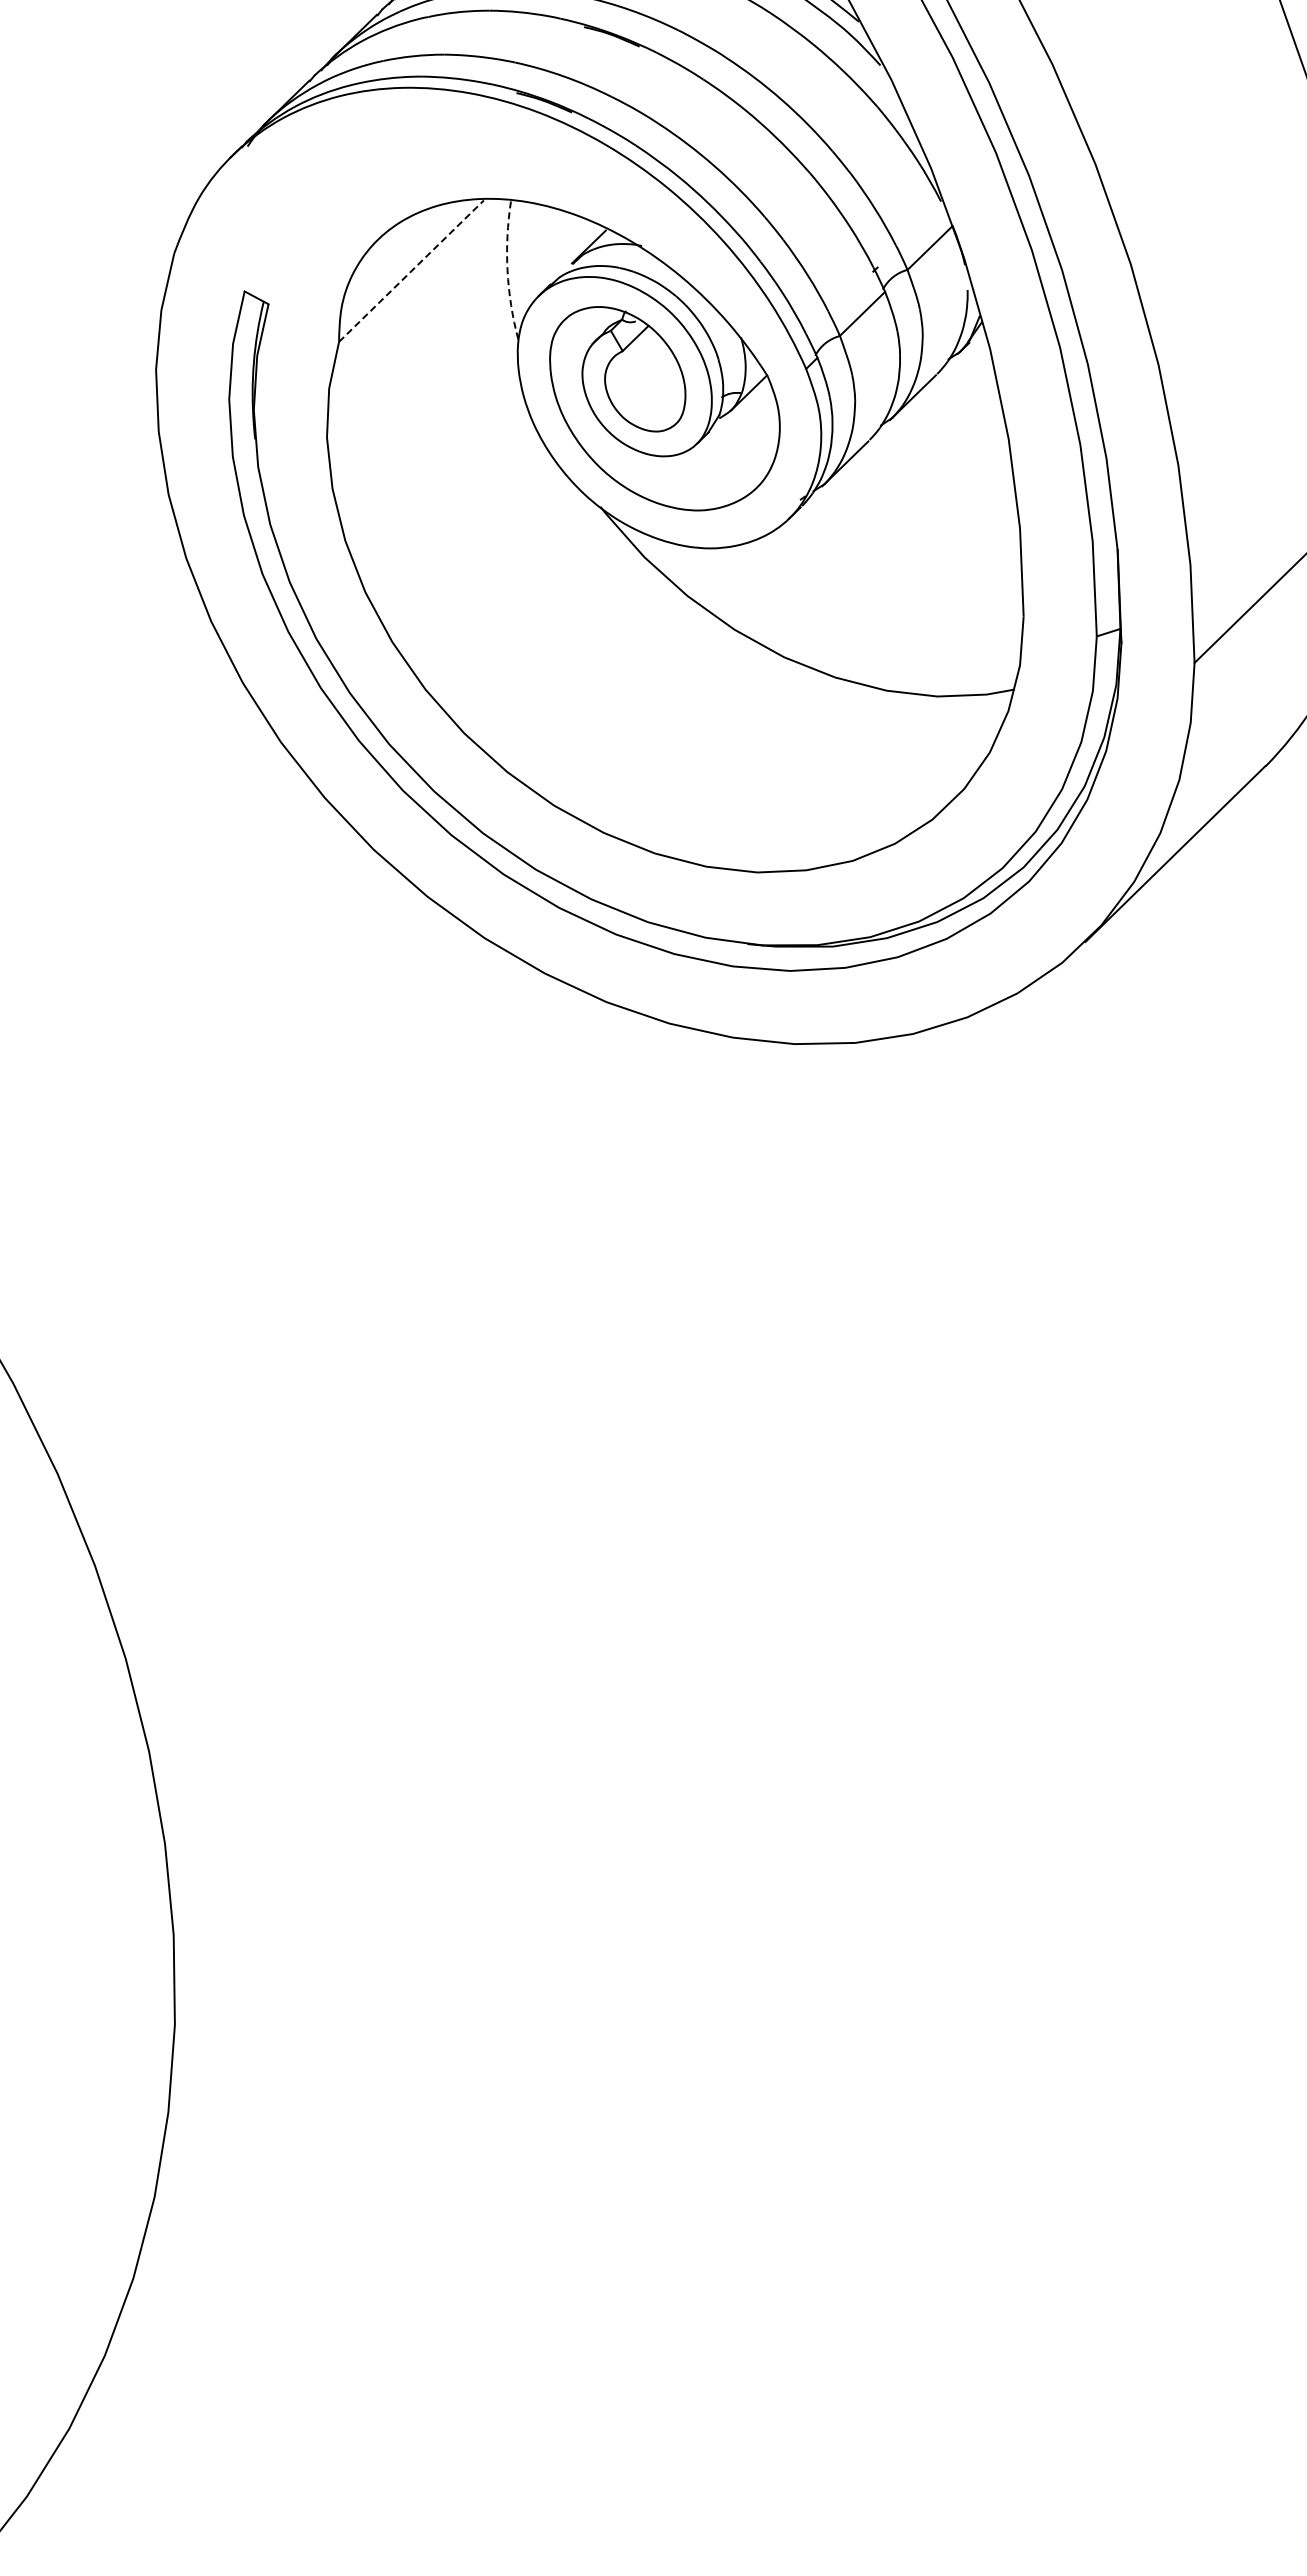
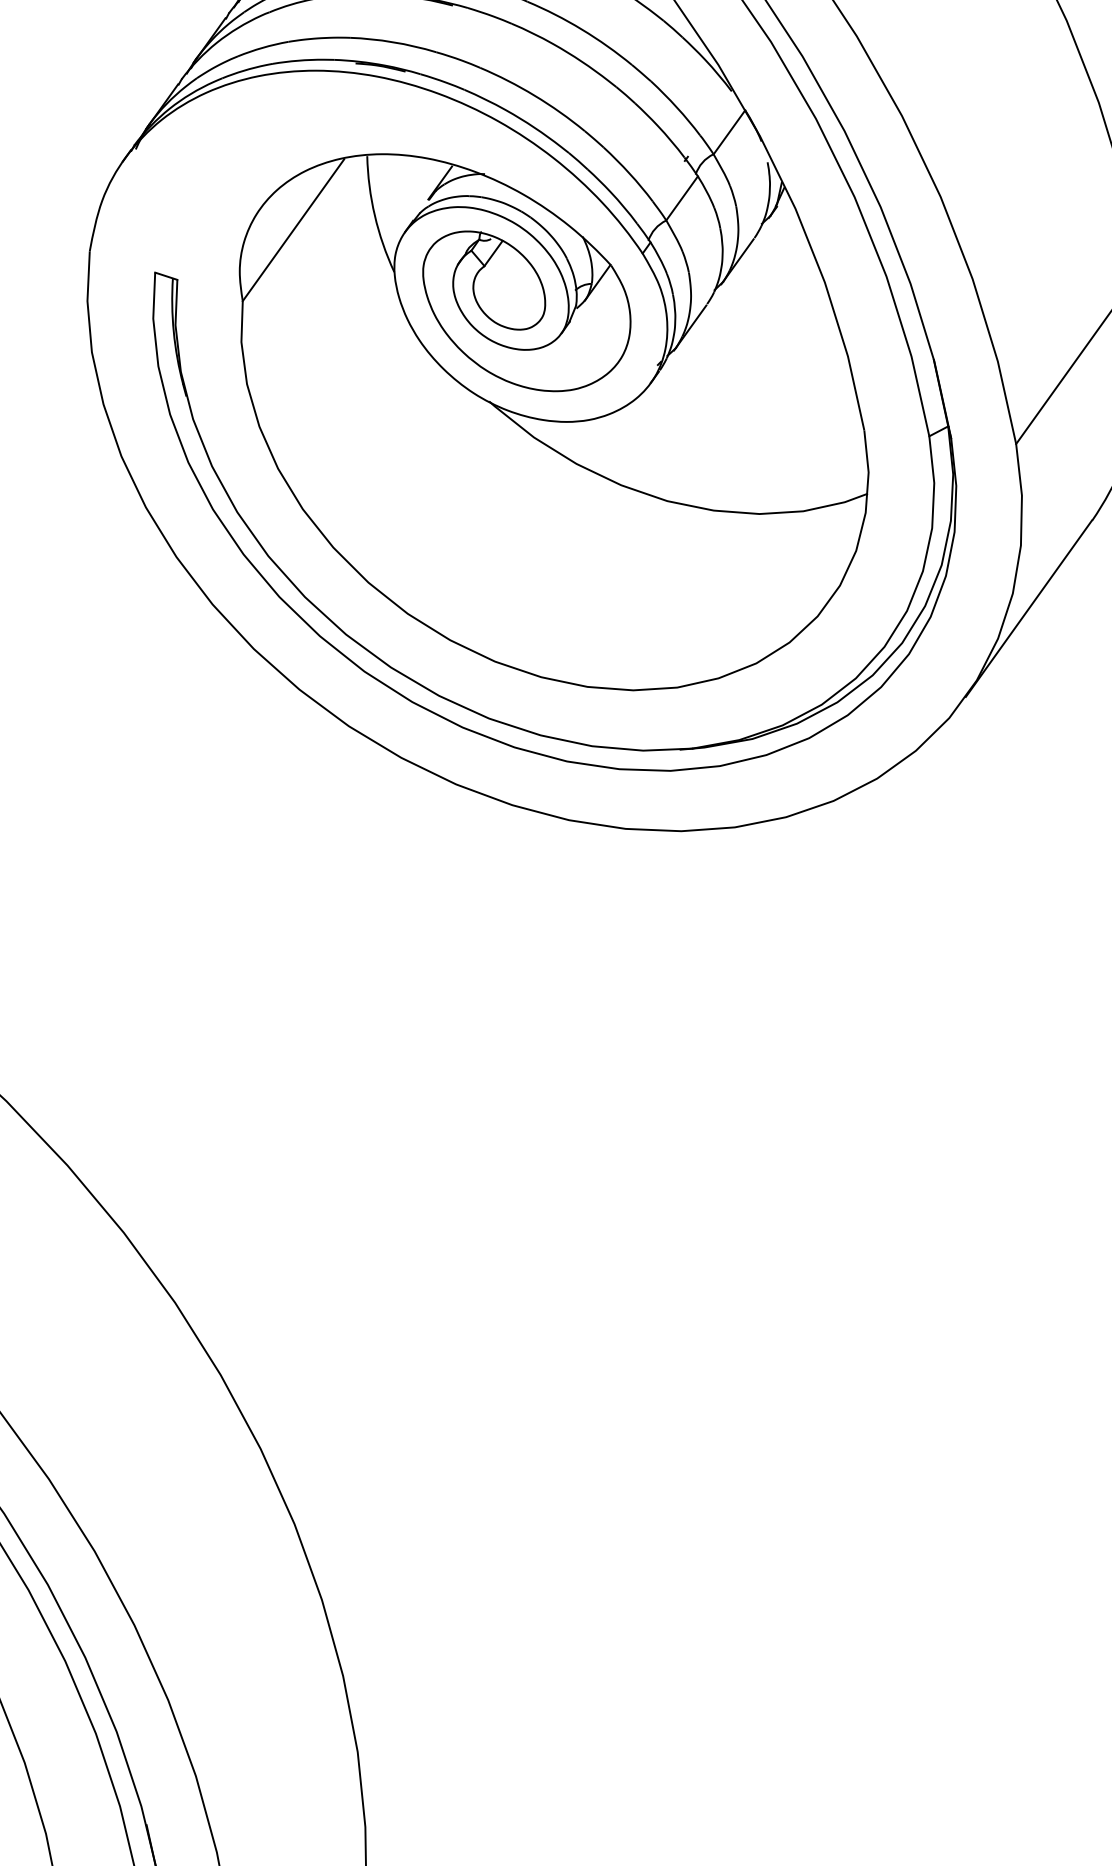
line: (411, 270) -> (293, 229), dashed -> solid
arc: (507, 270) -> (374, 215), dashed -> solid

